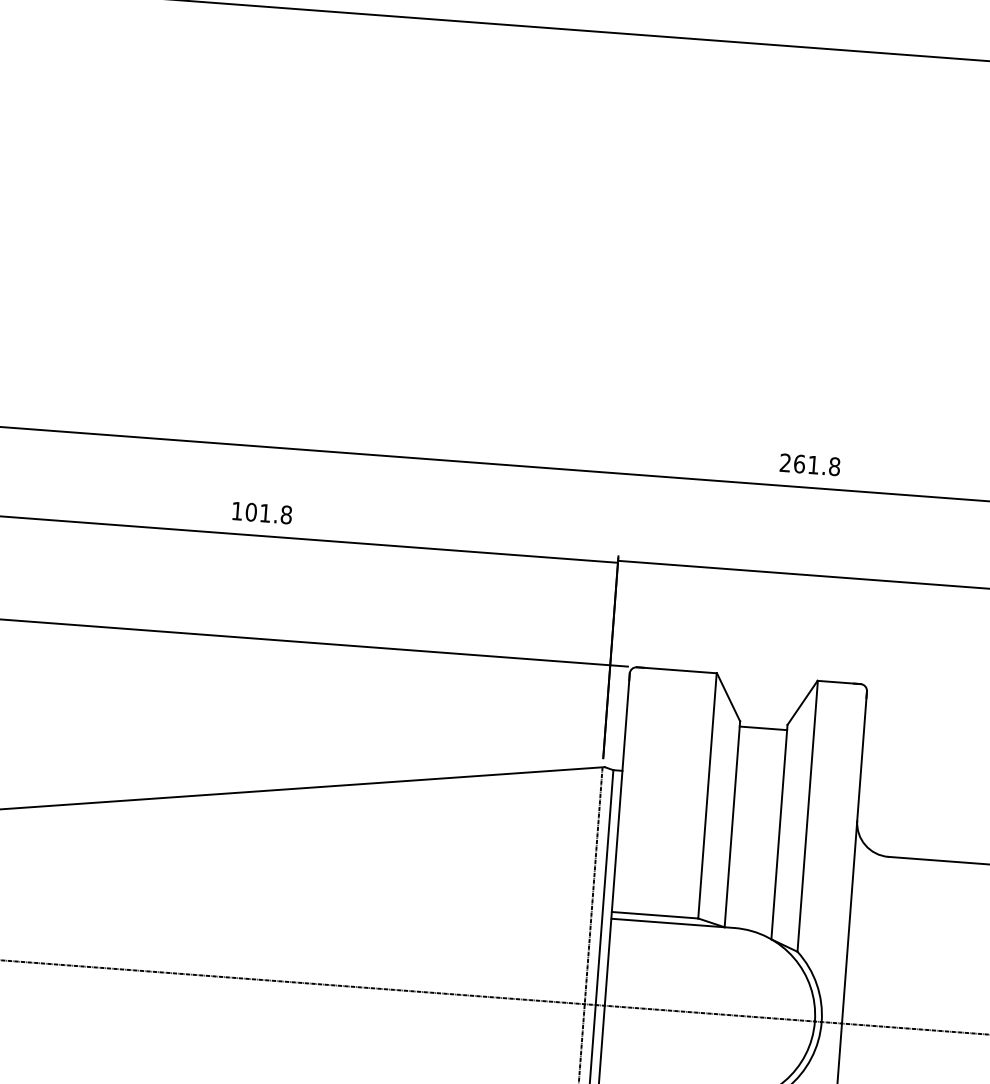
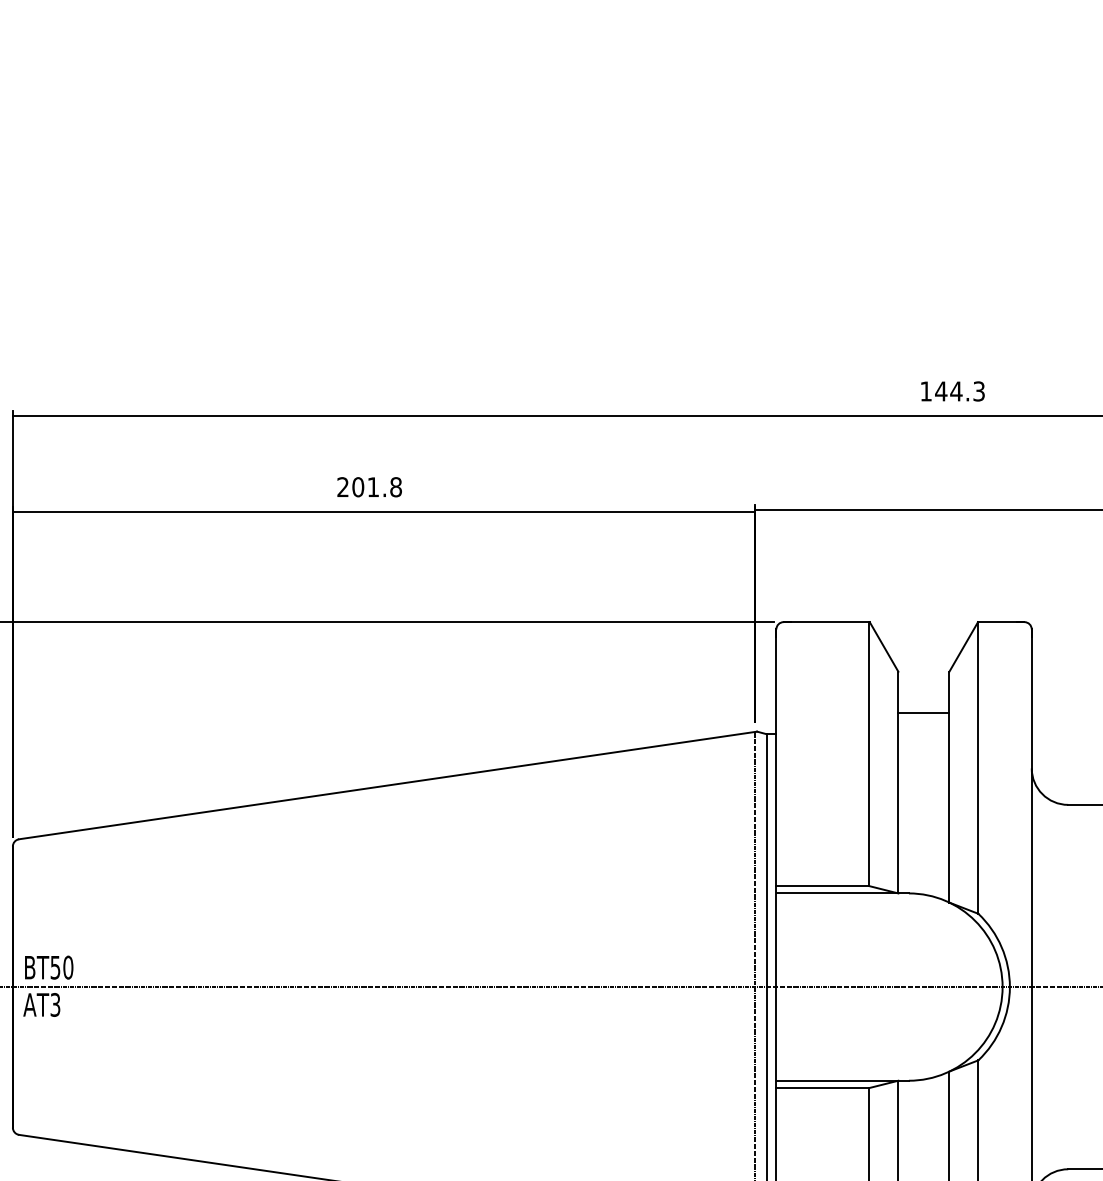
text: (809, 464) -> (952, 391), 261.8 -> 144.3
text: (236, 510) -> (342, 486), 101.8 -> 201.8
line: (763, 728) -> (923, 713), moved

